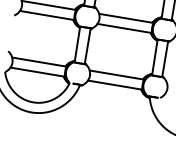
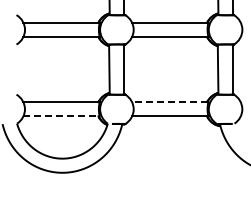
line: (38, 72) -> (62, 116), solid -> dashed
line: (116, 75) -> (169, 102), solid -> dashed

